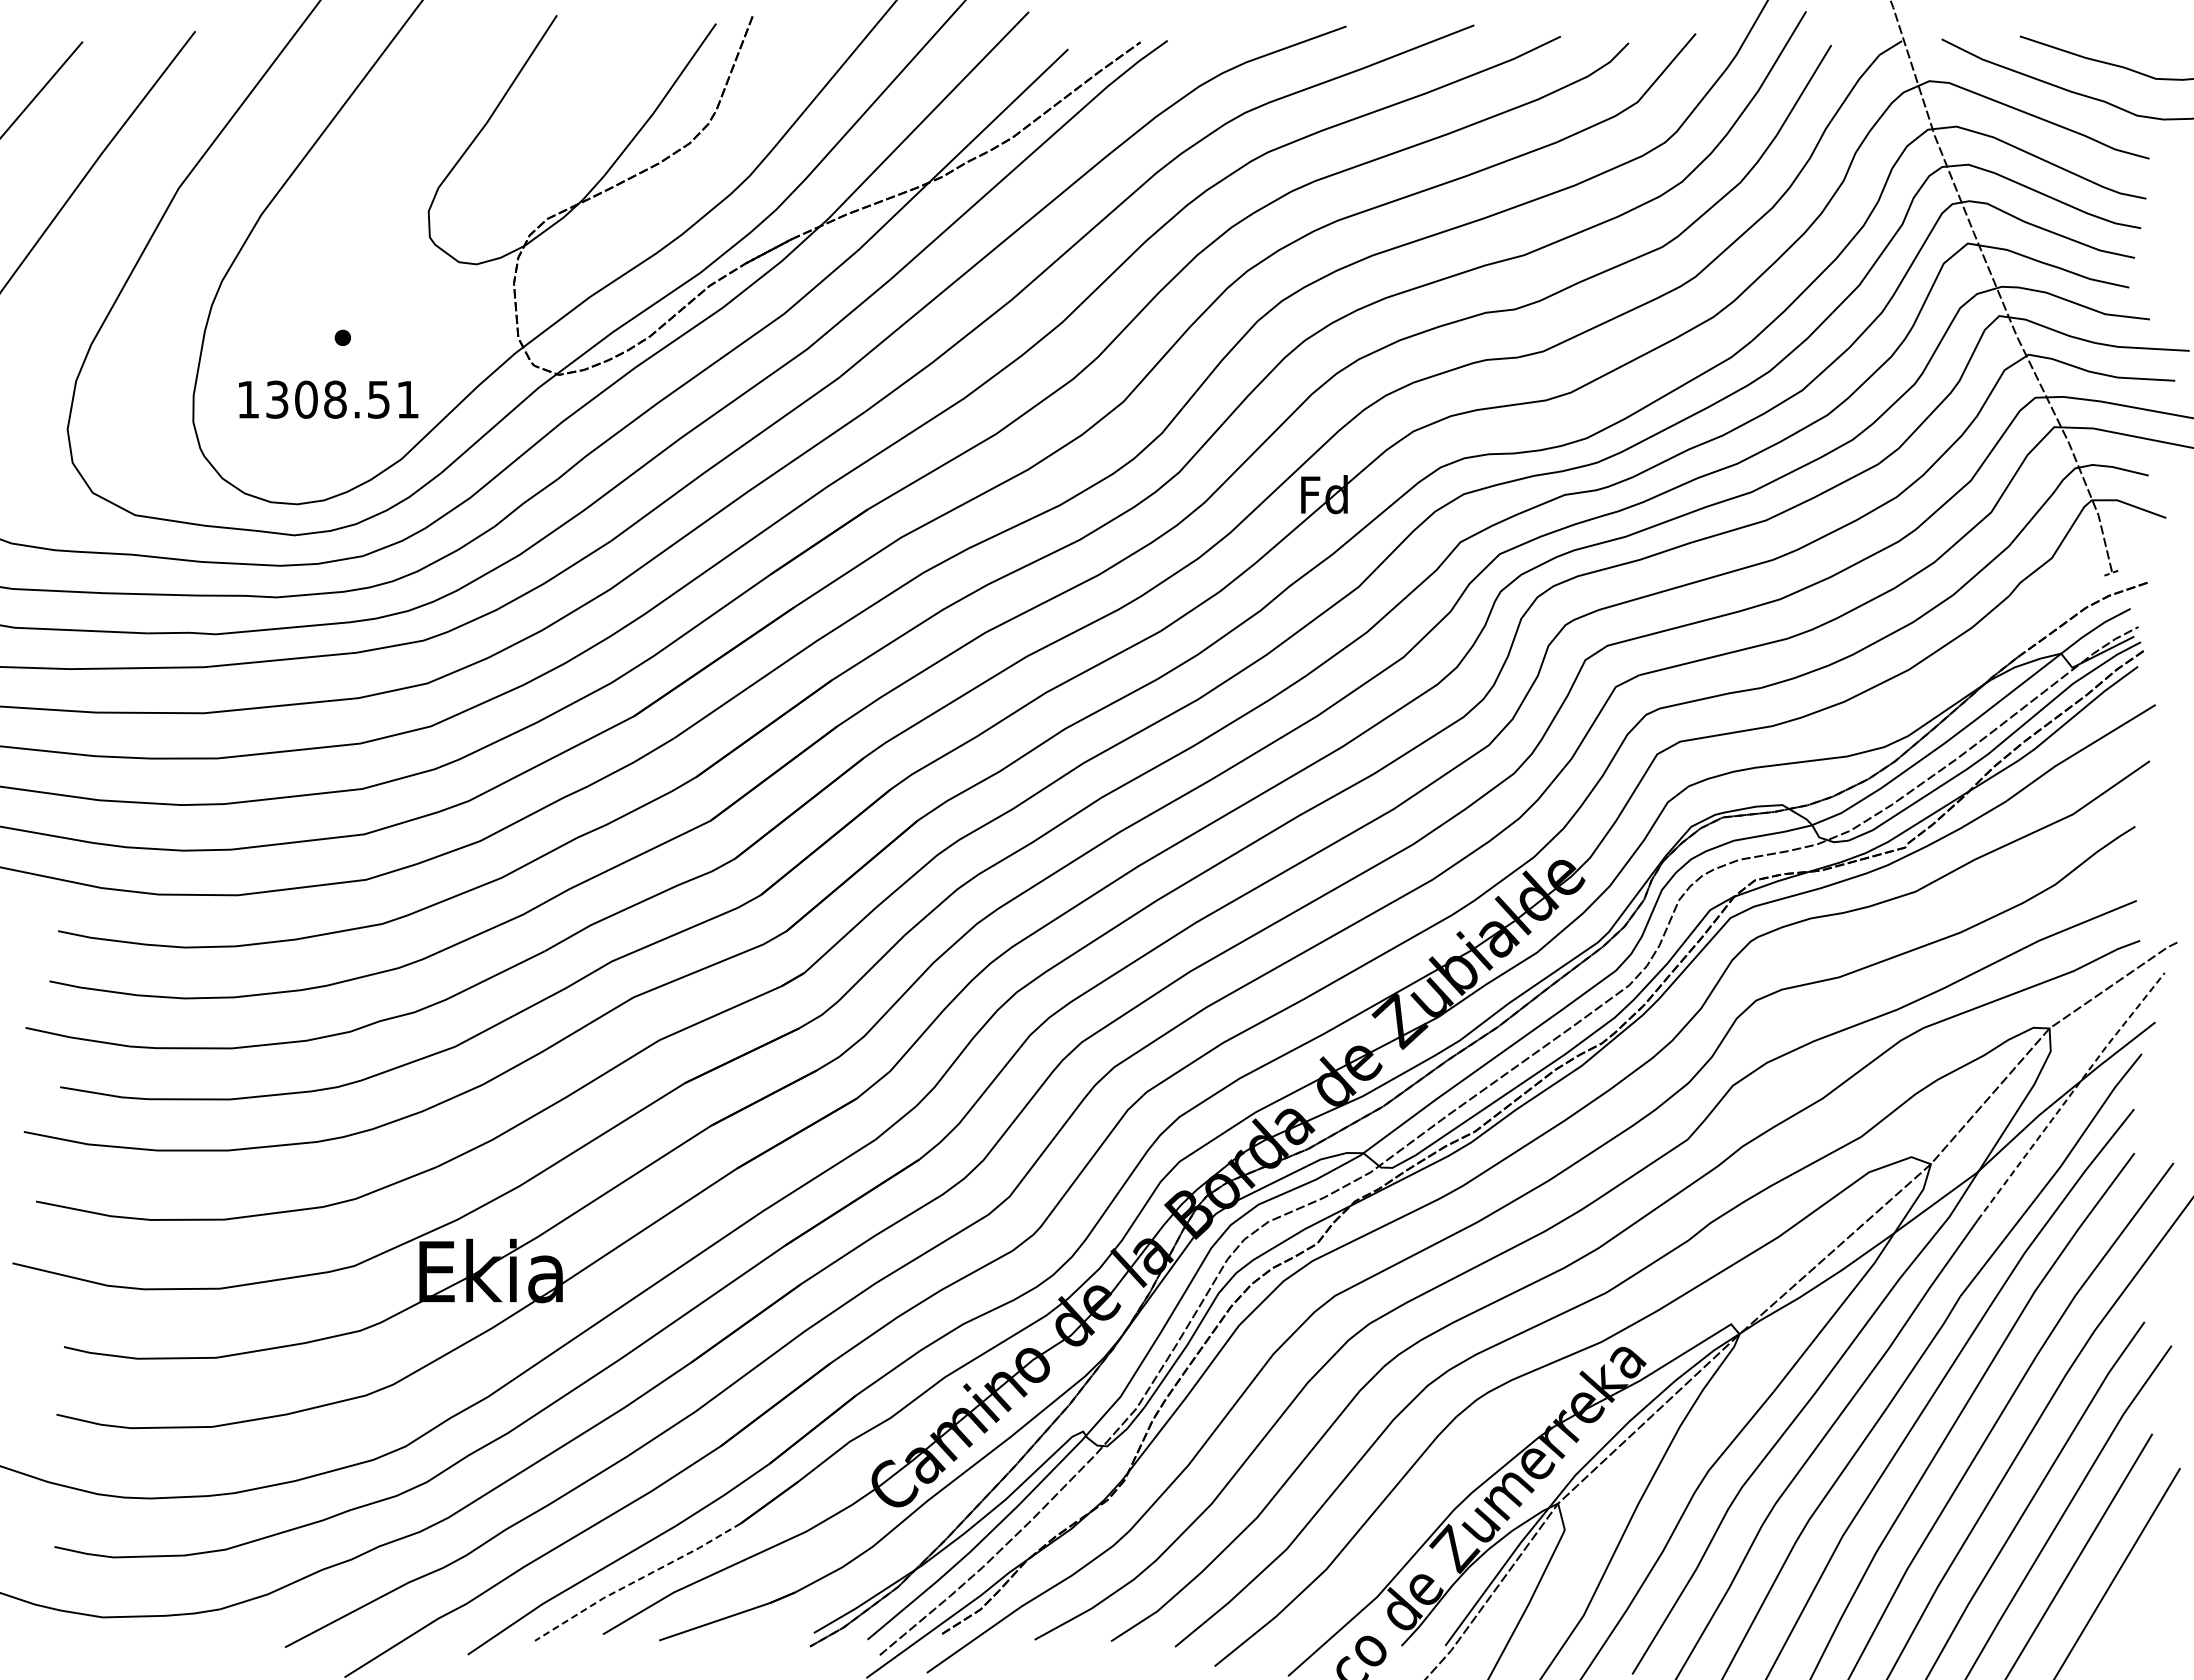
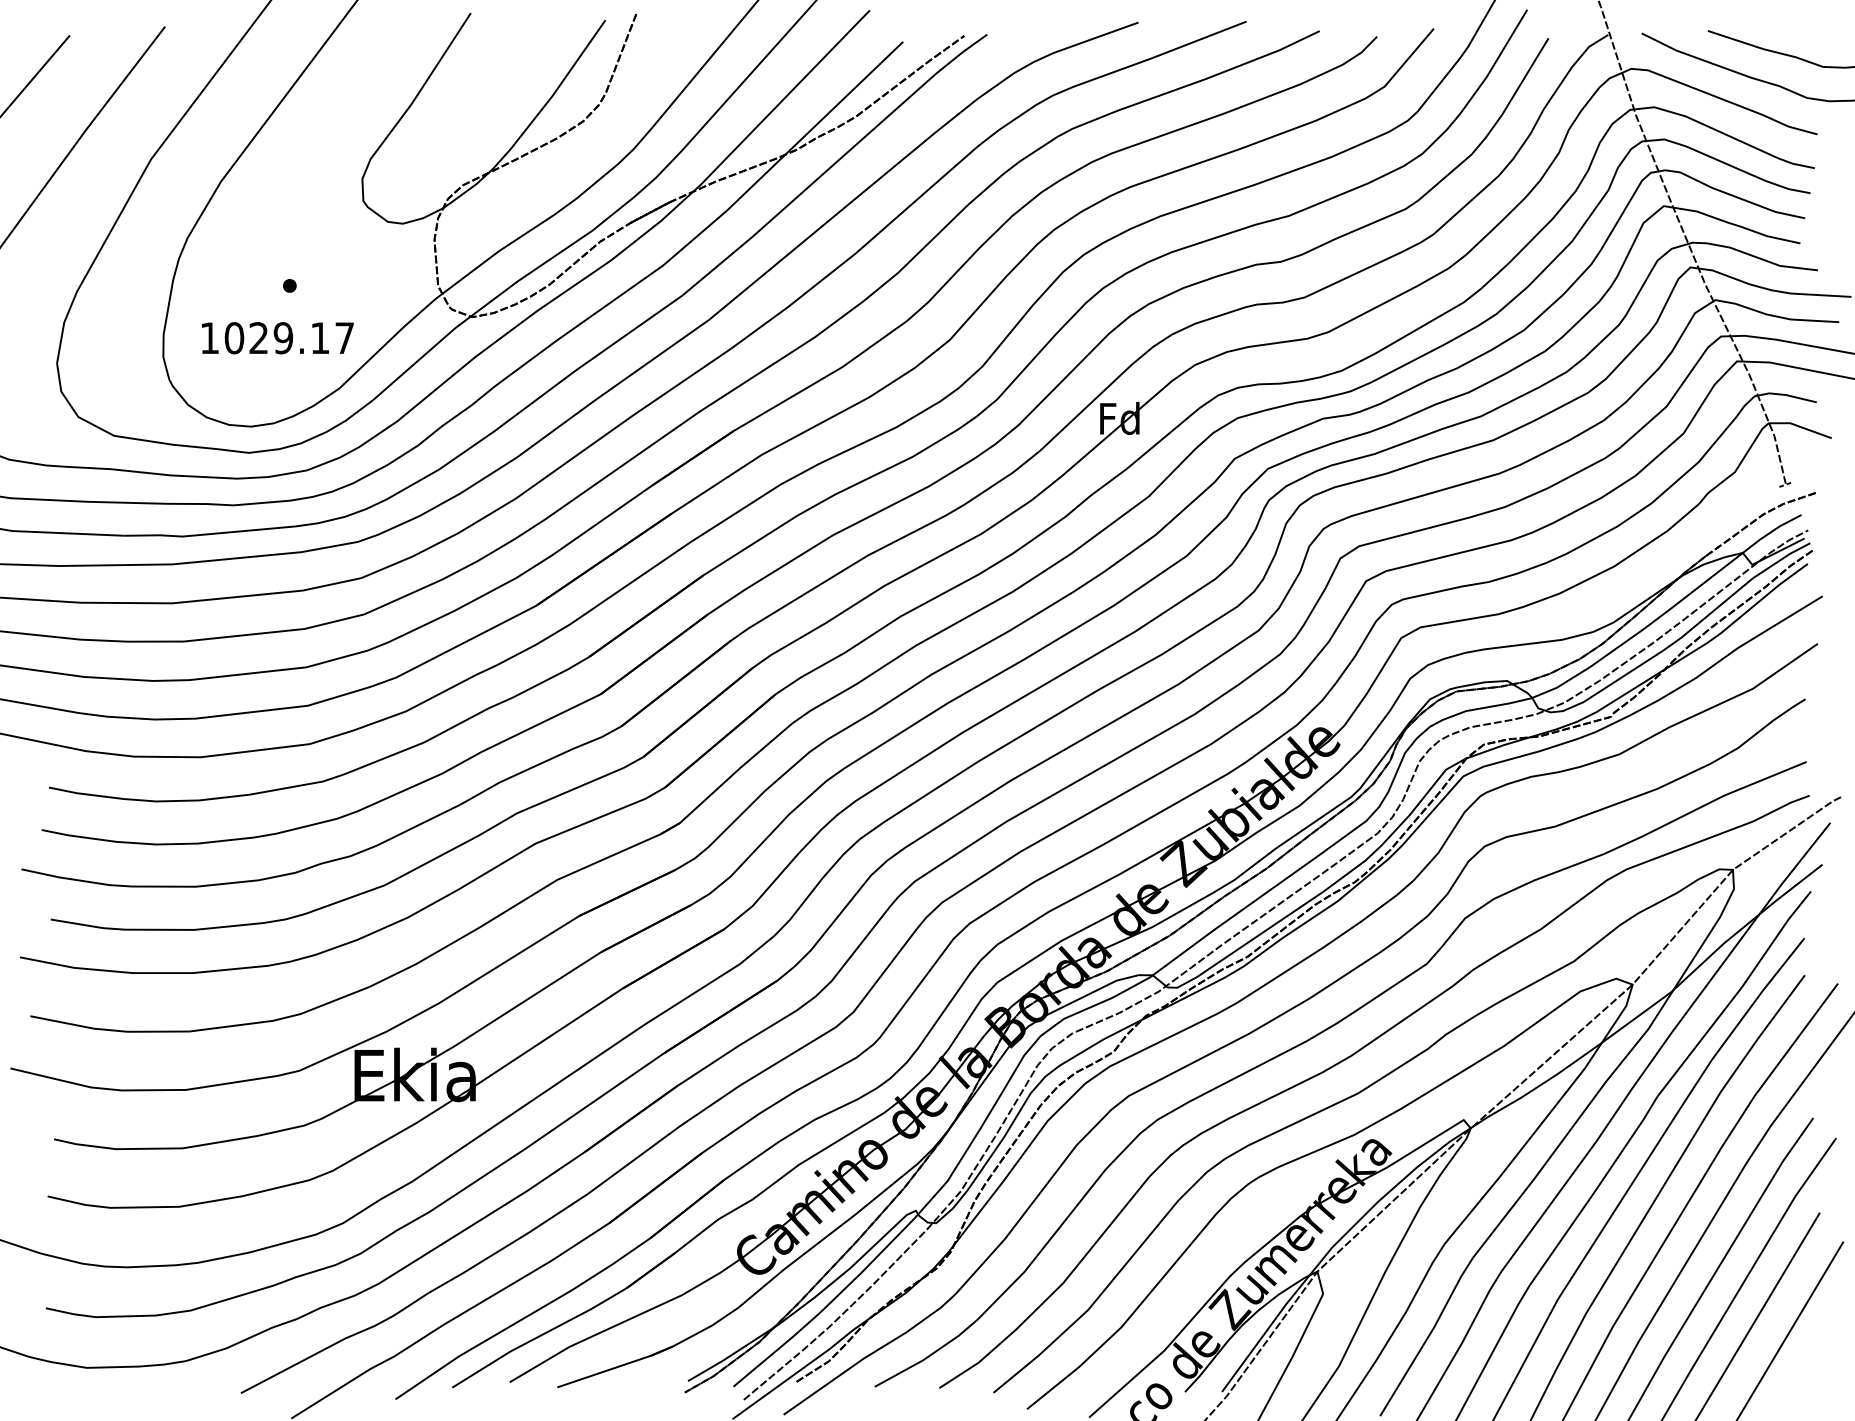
text: (342, 399) -> (289, 338), 1308.51 -> 1029.17
line: (2070, 1095) -> (1750, 926), dashed -> solid
line: (636, 1580) -> (538, 1336), dashed -> solid

